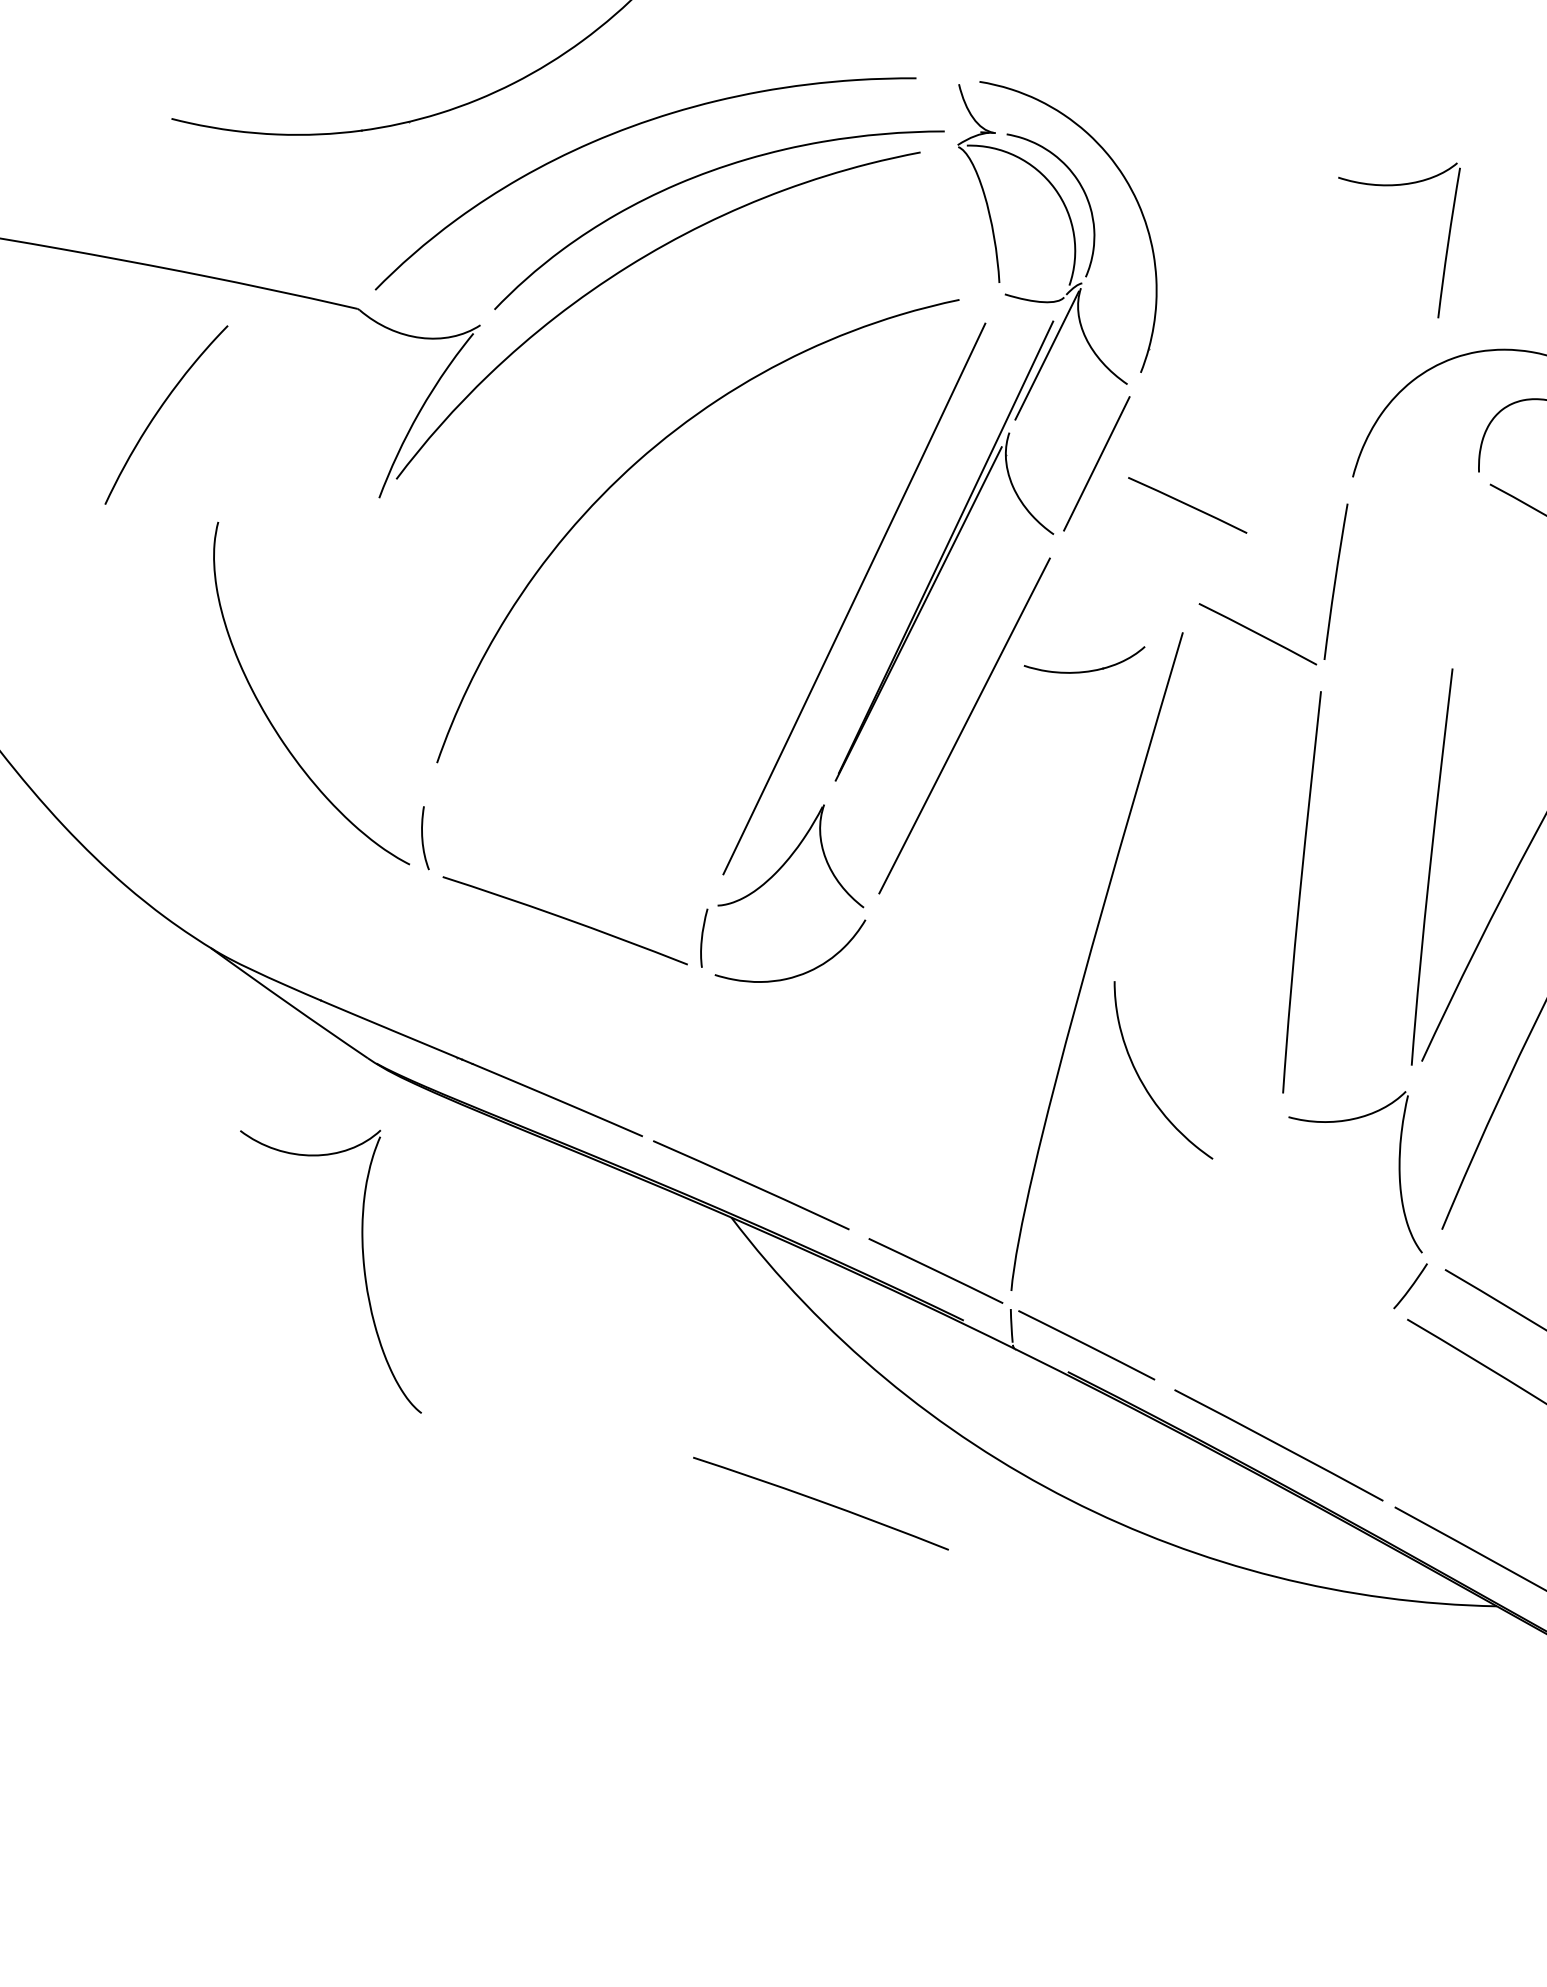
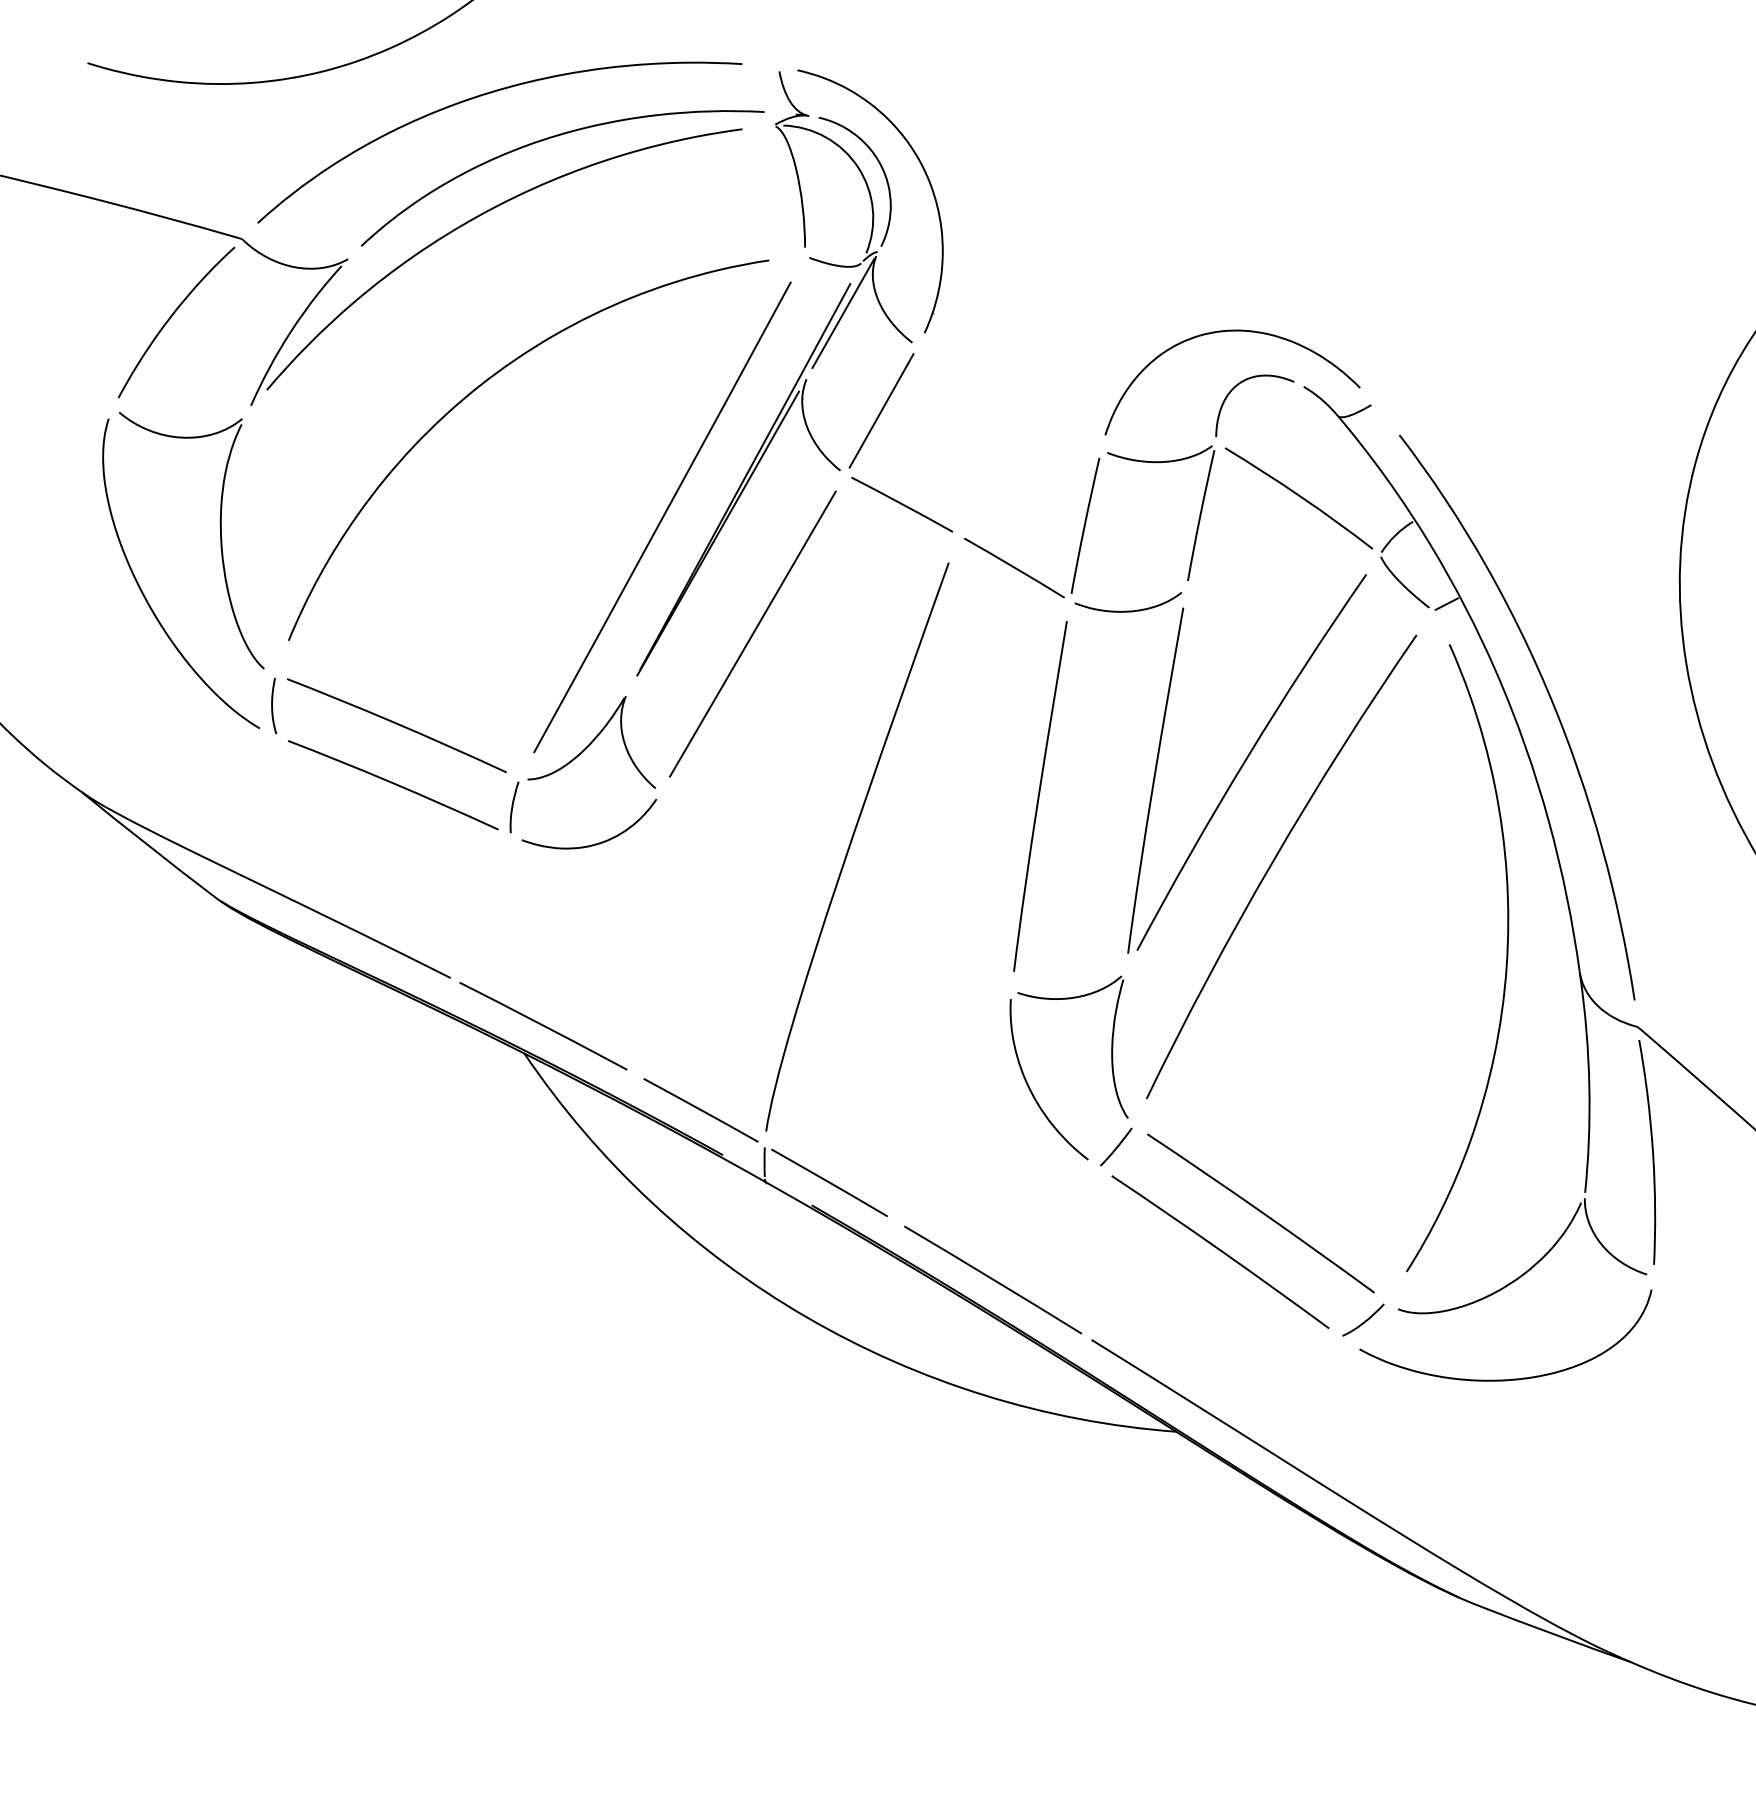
part: (1446, 246) -> (1198, 518), moved
curve: (159, 412) -> (170, 319), moved
line: (1188, 505) -> (902, 504), moved
part: (1085, 670) -> (1128, 610), moved
curve: (1145, 1084) -> (1032, 1091), moved
part: (363, 1270) -> (220, 540), moved
curve: (820, 1502) -> (396, 724), moved

